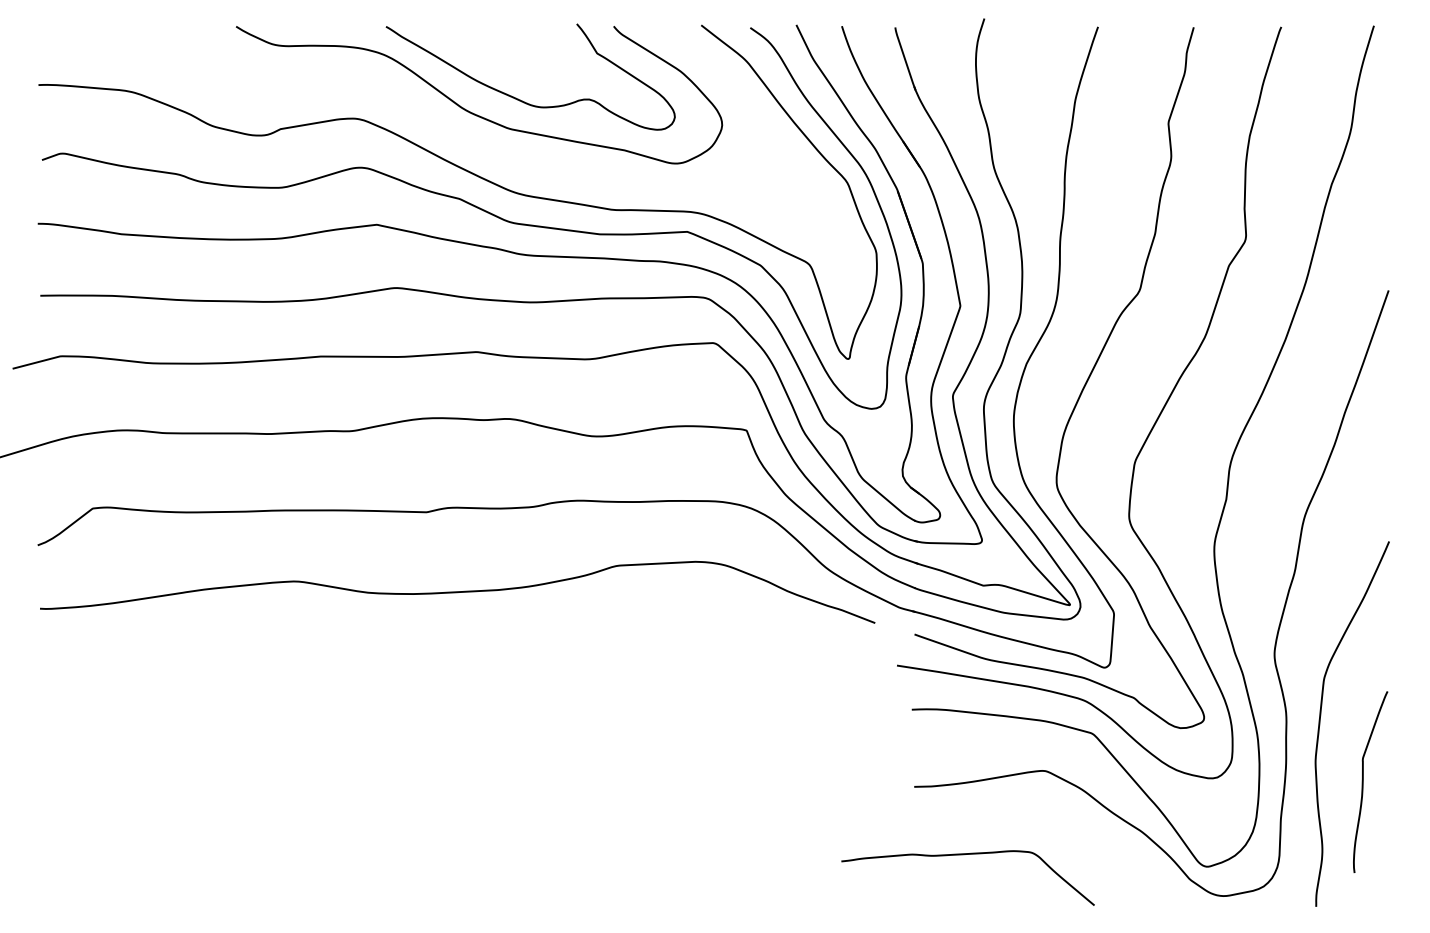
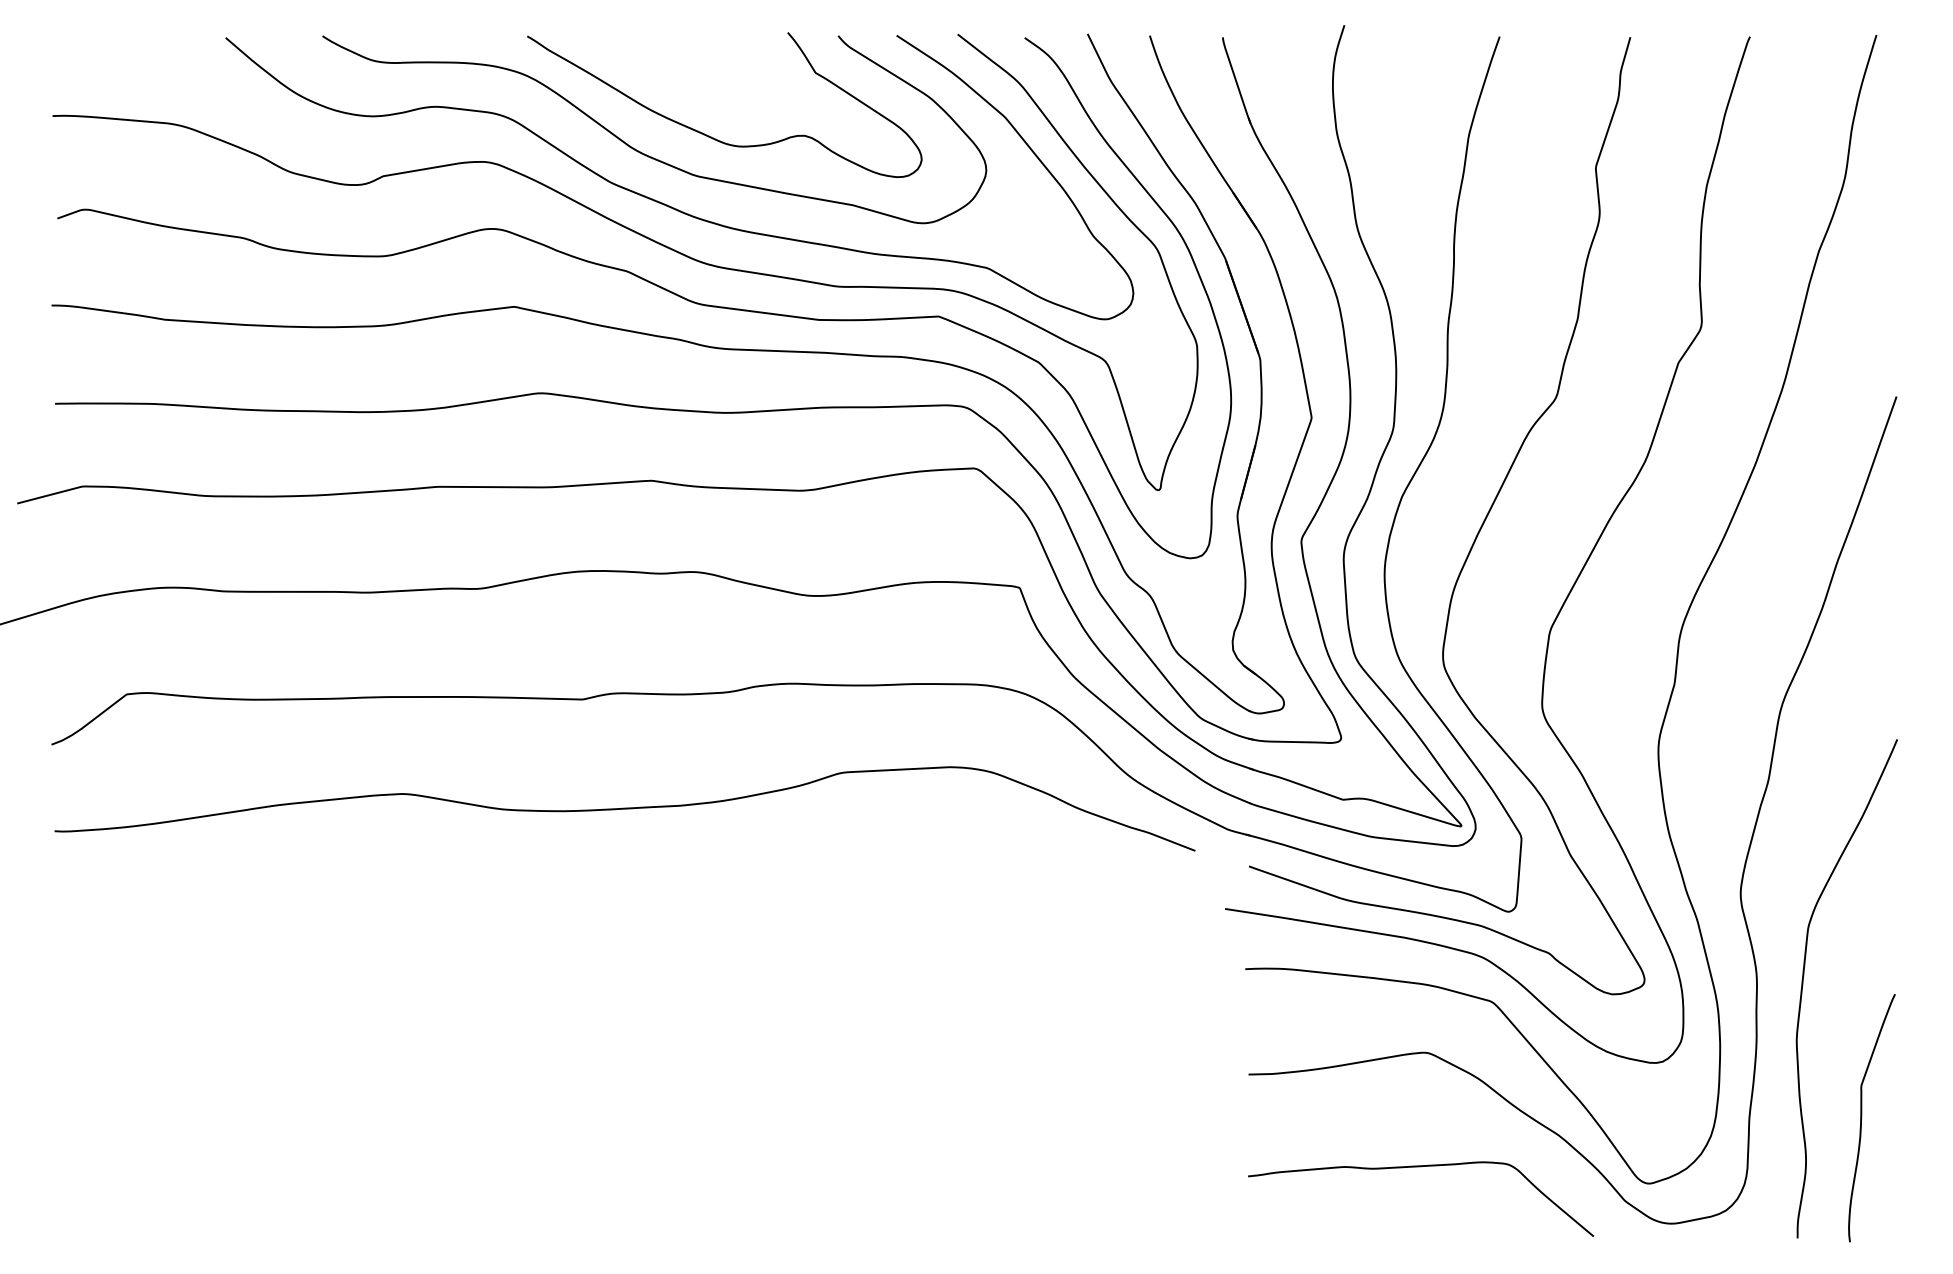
curve: (488, 149) -> (667, 204), added
curve: (1363, 782) -> (1862, 1118), moved
curve: (968, 854) -> (1421, 1167), moved

